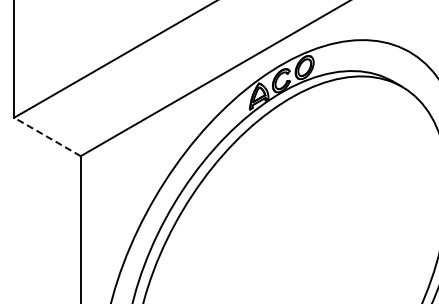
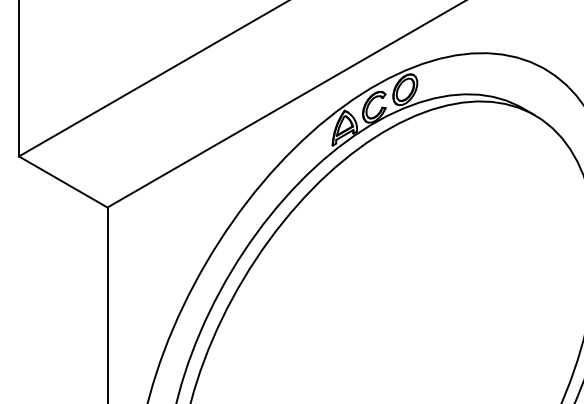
line: (47, 136) -> (63, 181), dashed -> solid

